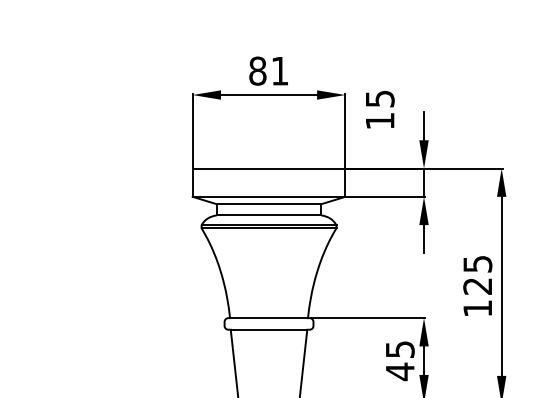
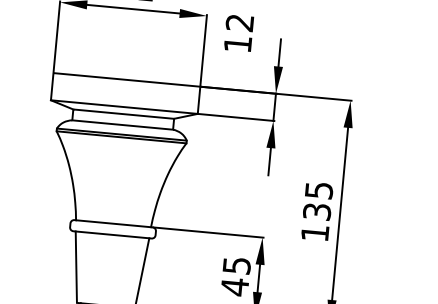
text: (379, 99) -> (239, 23), 15 -> 12
text: (477, 286) -> (316, 211), 125 -> 135

